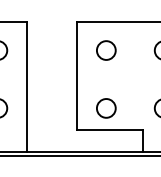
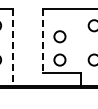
circle: (105, 50) -> (59, 36), moved
line: (76, 77) -> (42, 41), solid -> dashed
line: (26, 87) -> (12, 47), solid -> dashed

